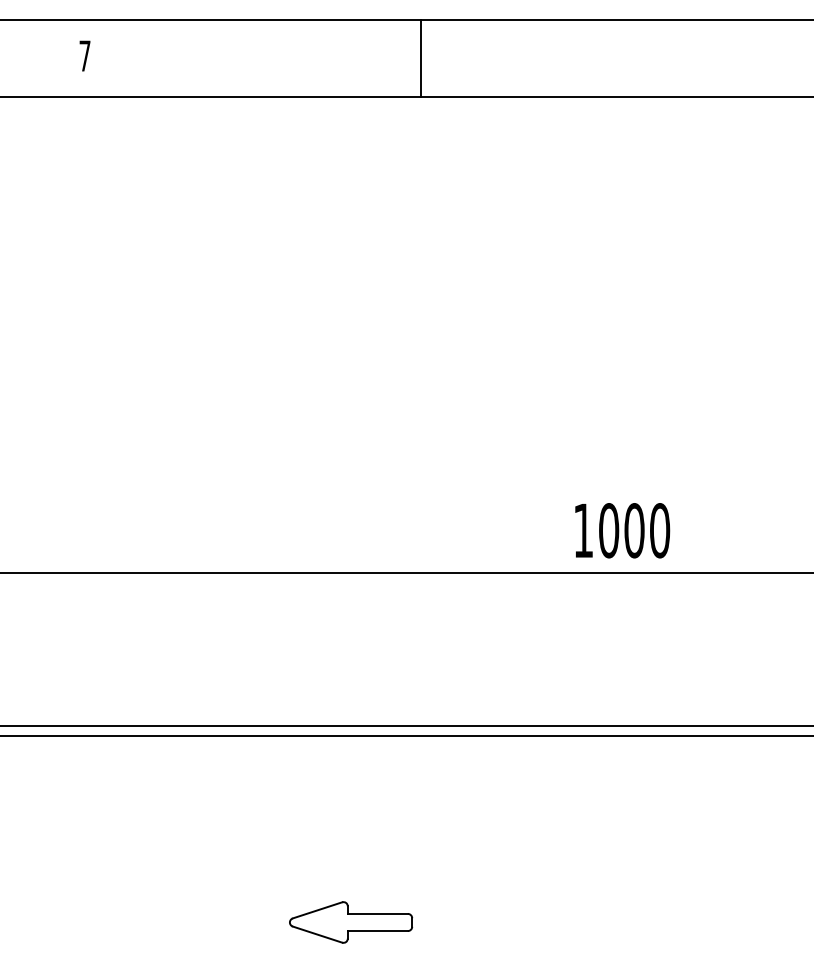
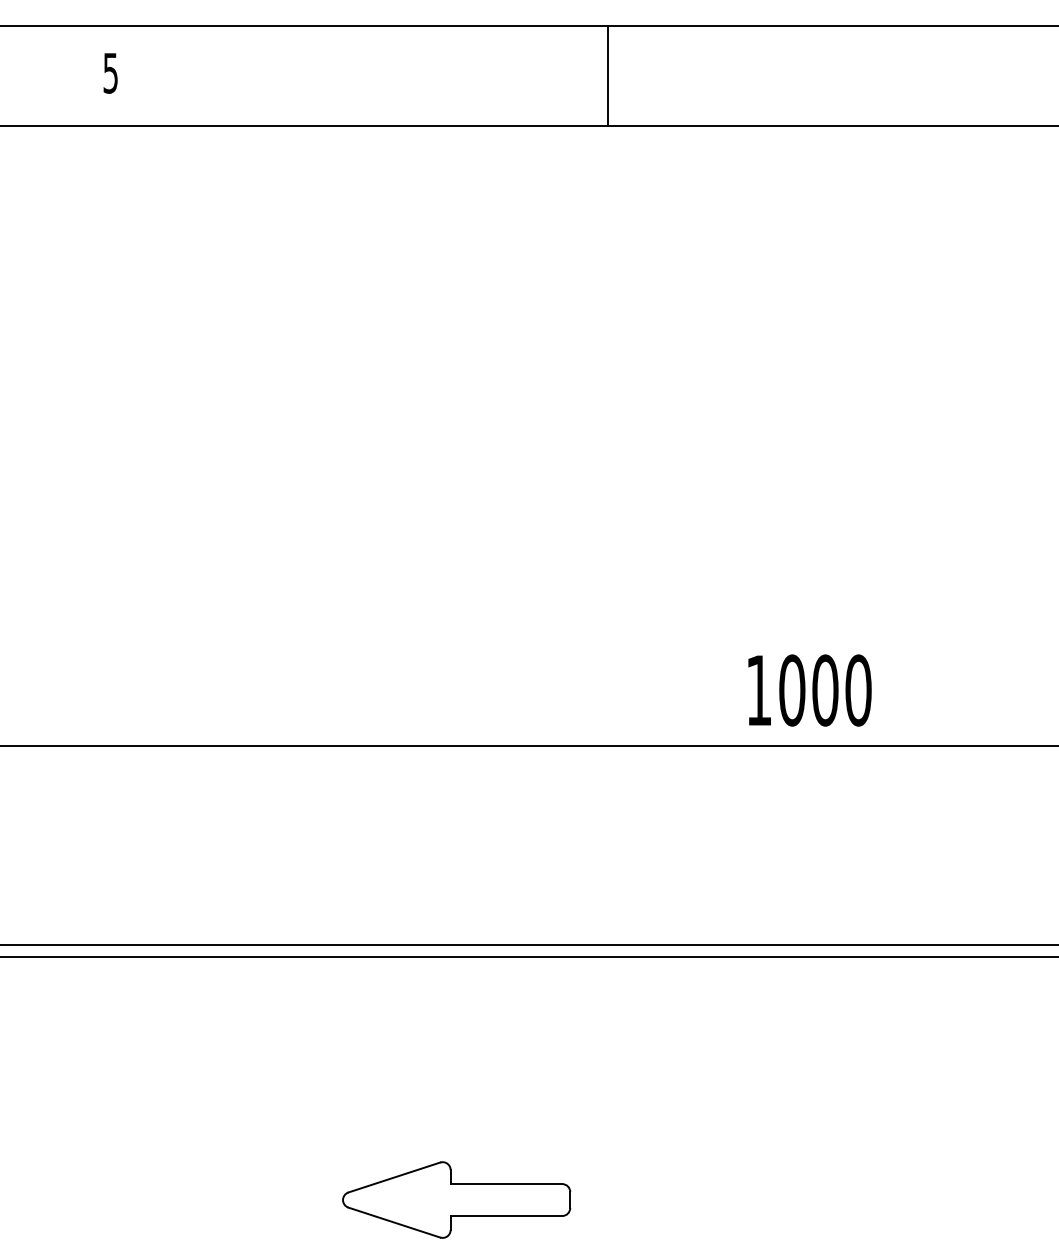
text: (84, 56) -> (110, 73), 7 -> 5
line: (420, 57) -> (608, 75), moved
part: (350, 922) -> (456, 1199), size x1.43

